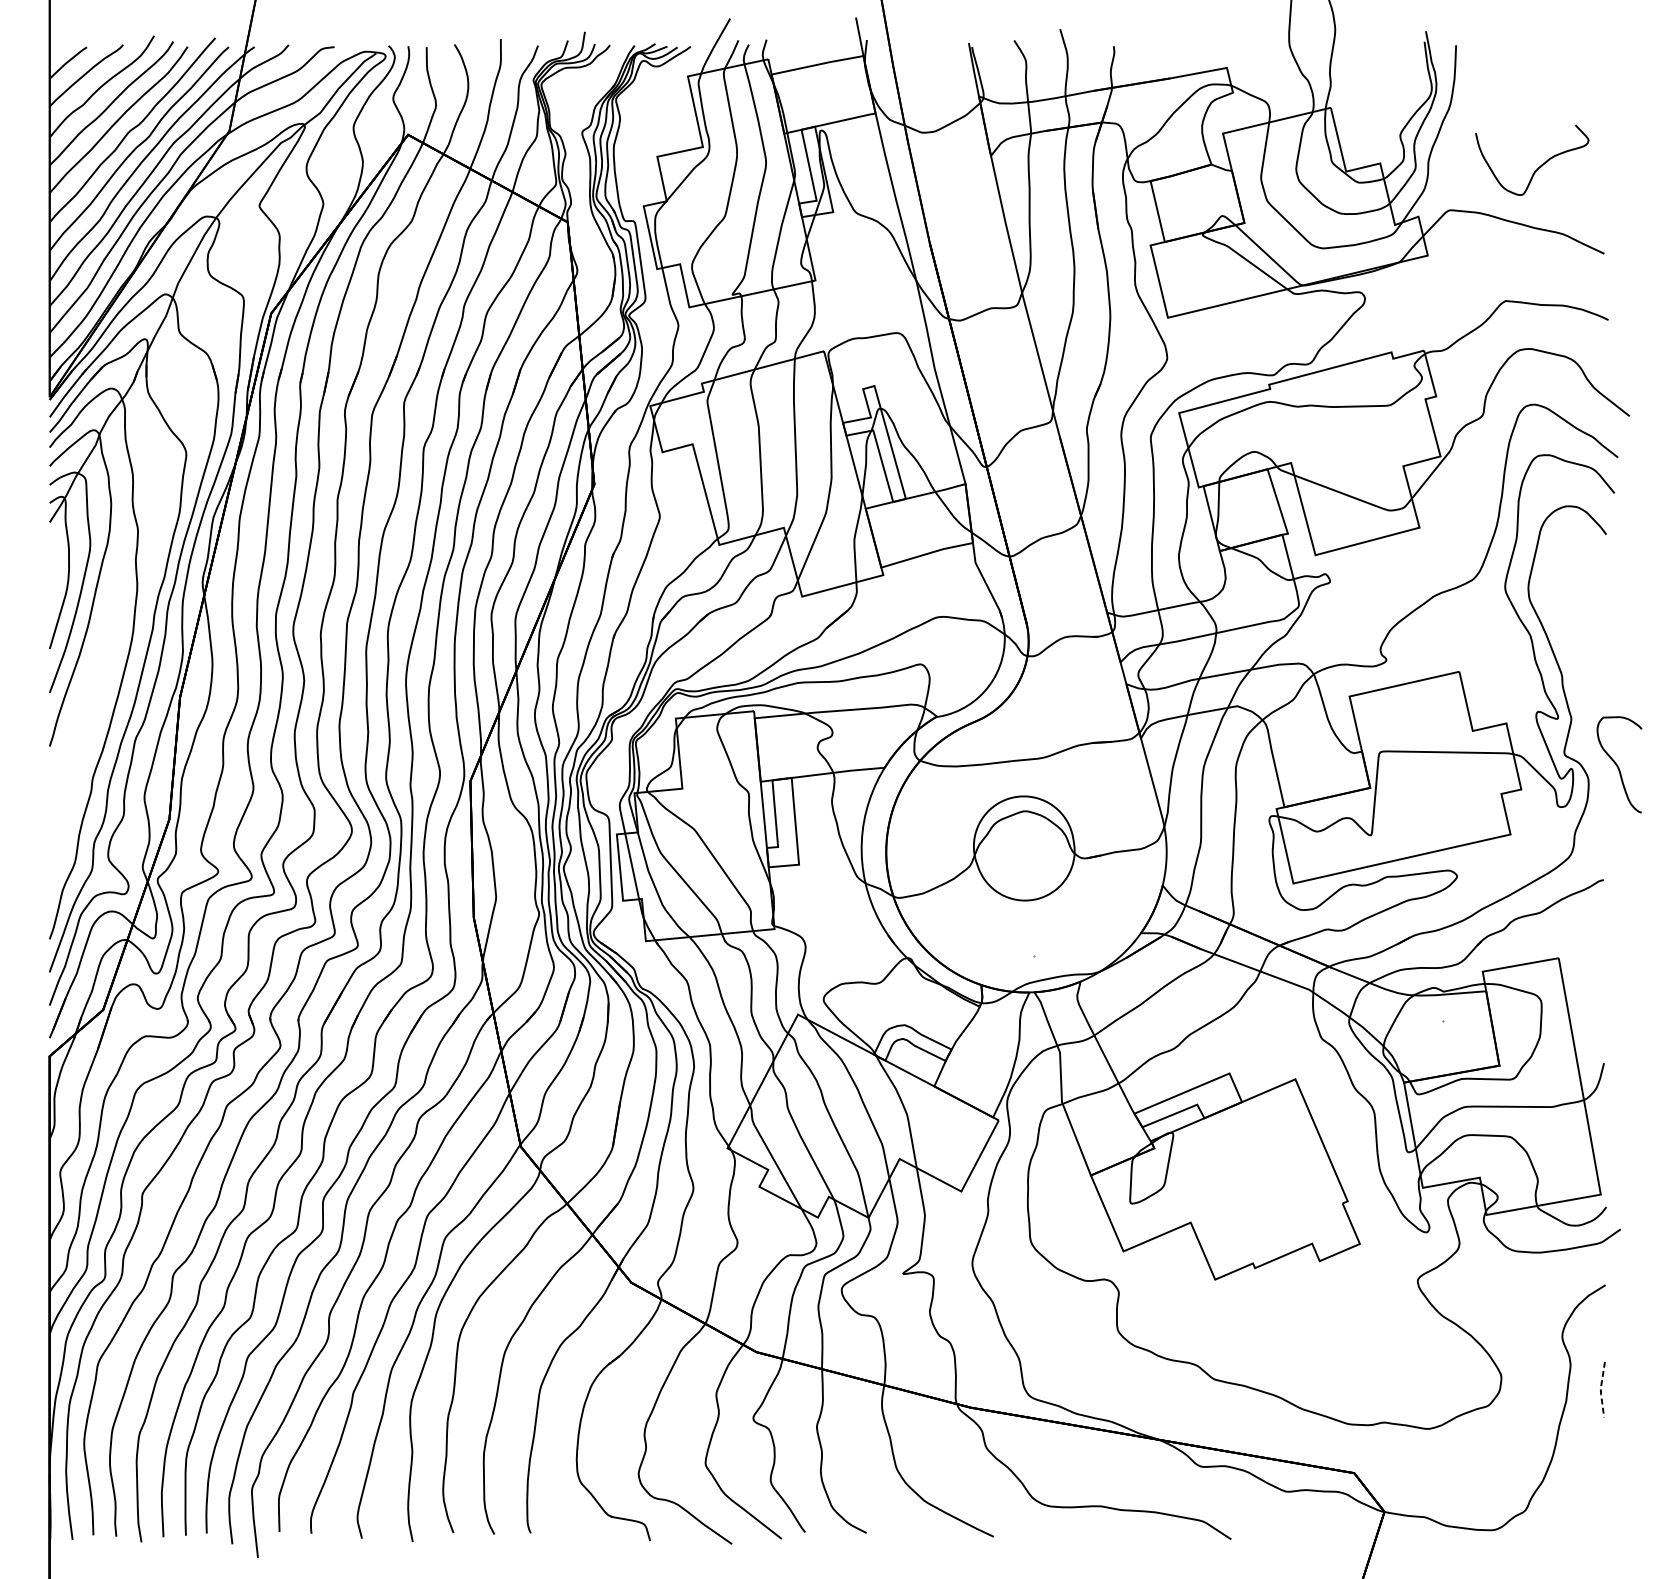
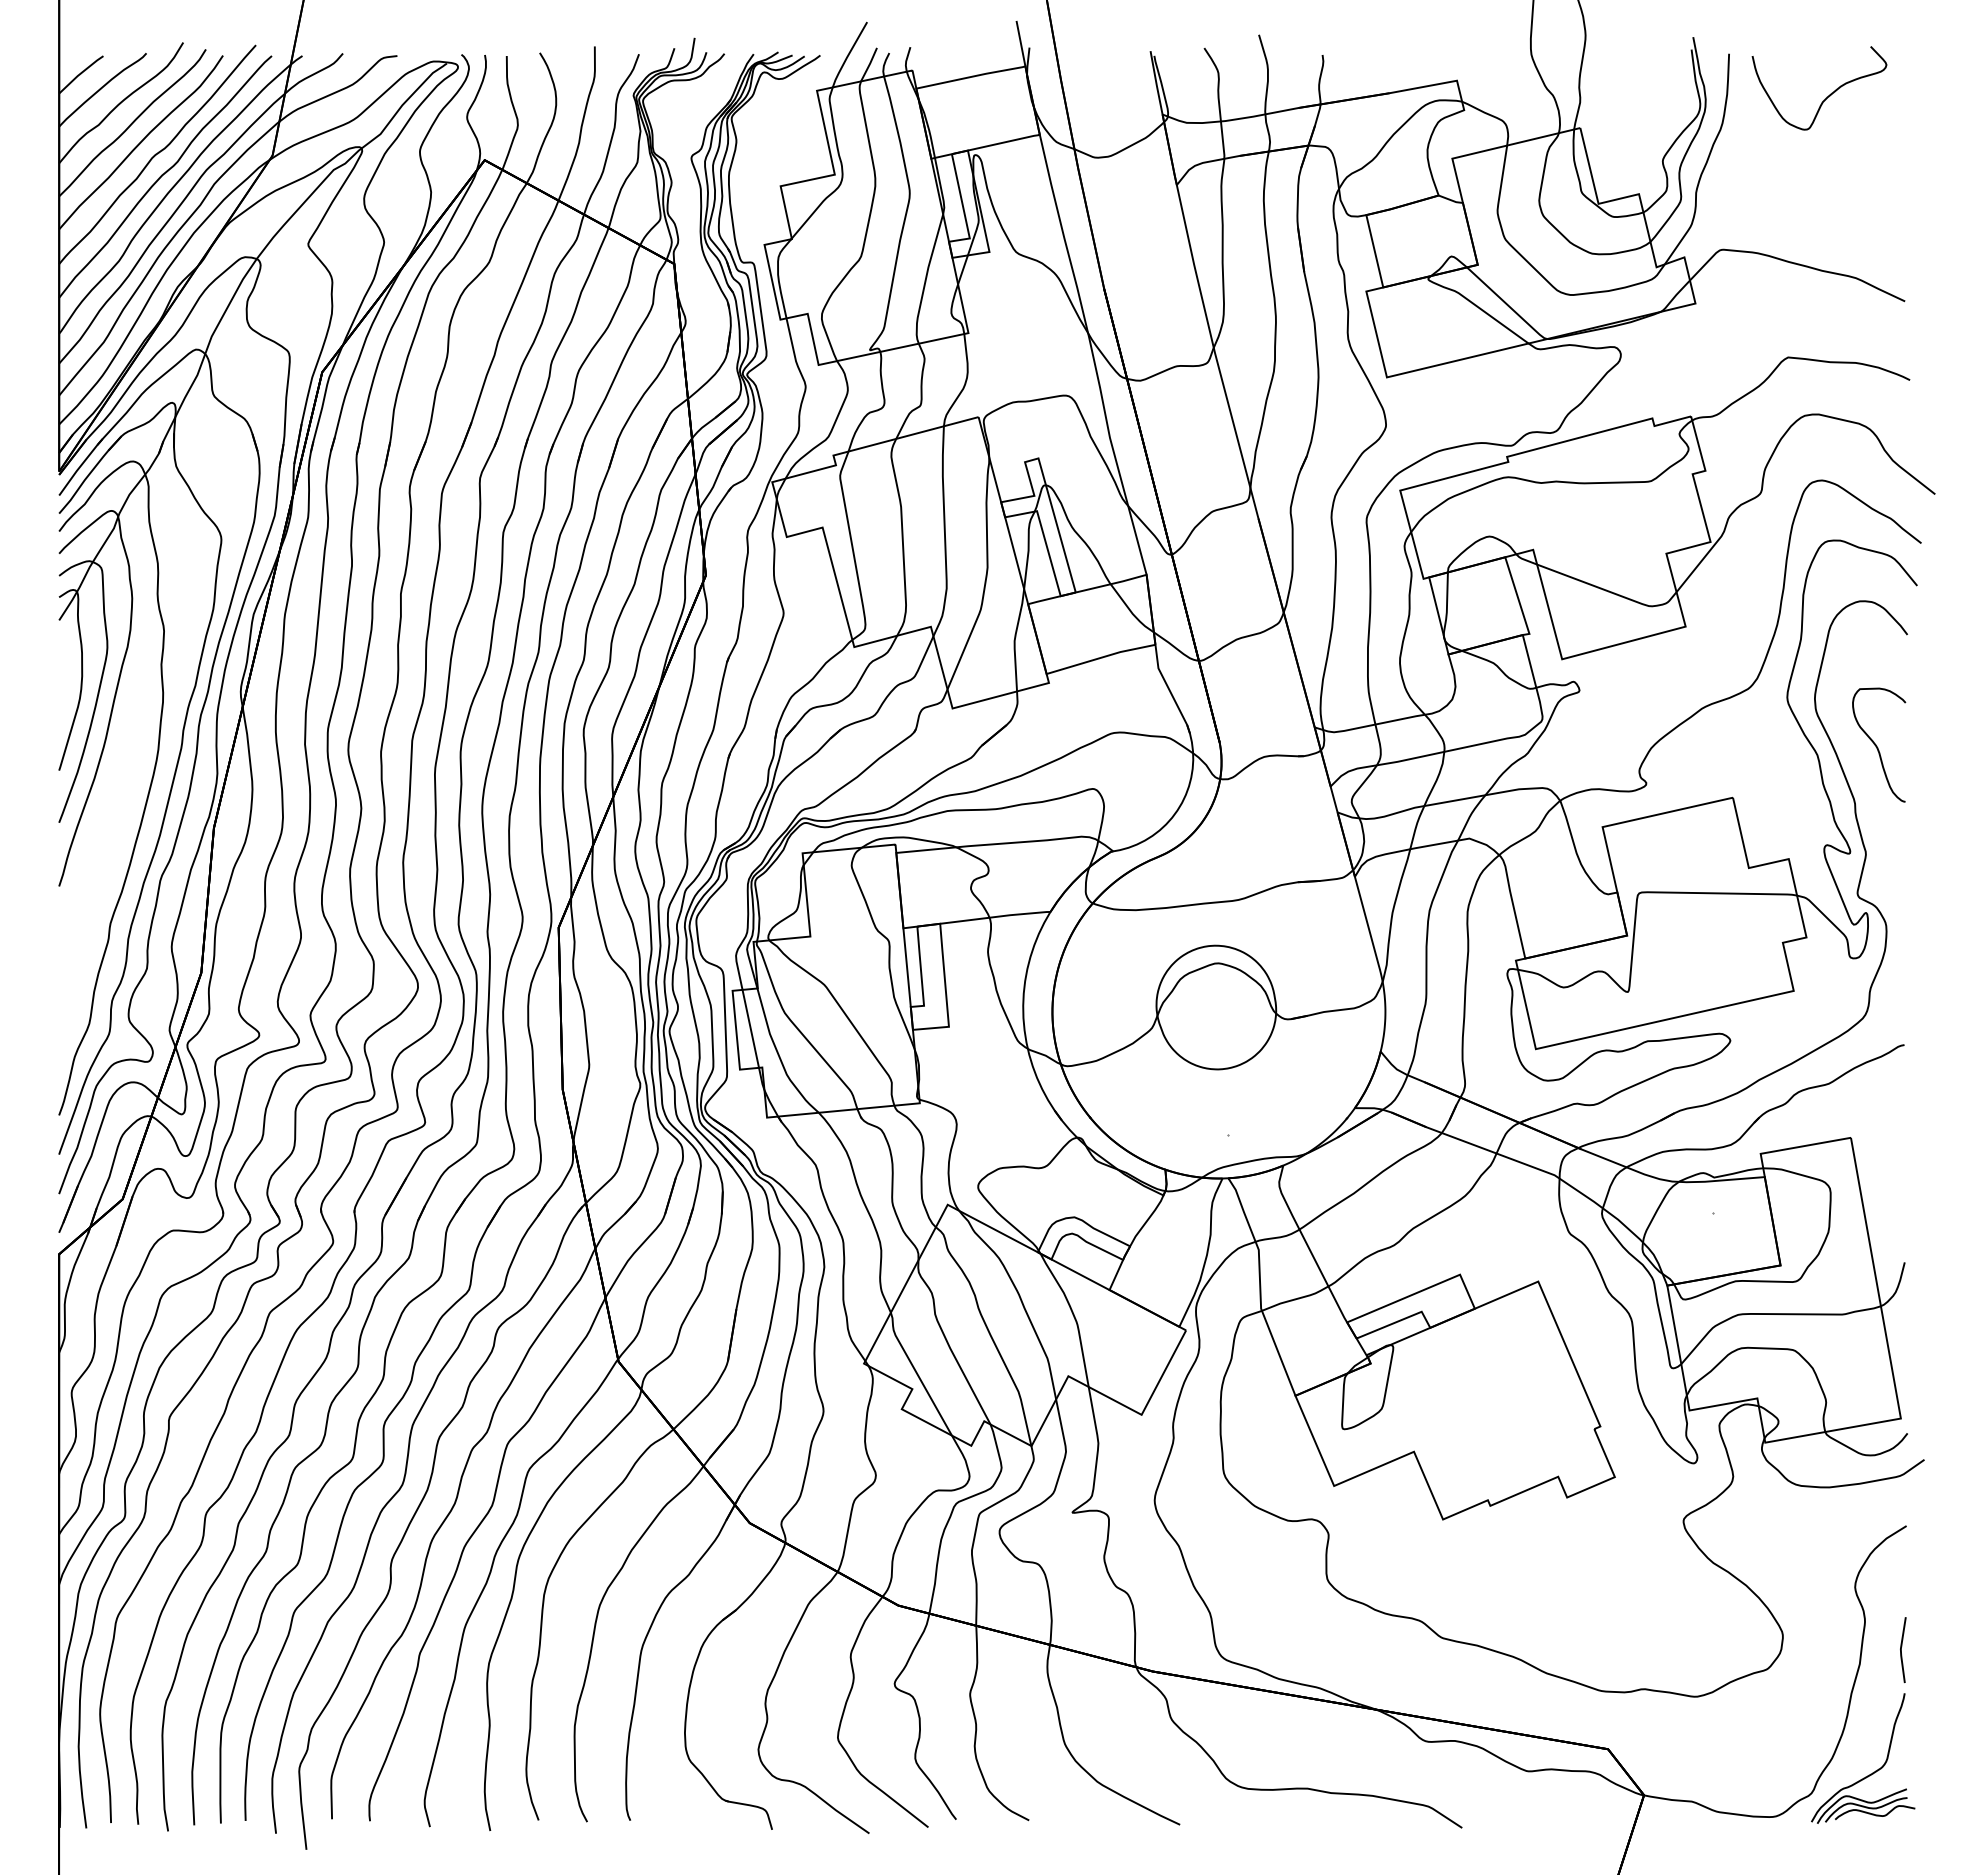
curve: (1539, 167) -> (1827, 96), moved
curve: (1618, 765) -> (1877, 746), moved
line: (1600, 1389) -> (1900, 1650), dashed -> solid
part: (1575, 1493) -> (1870, 1773), added

